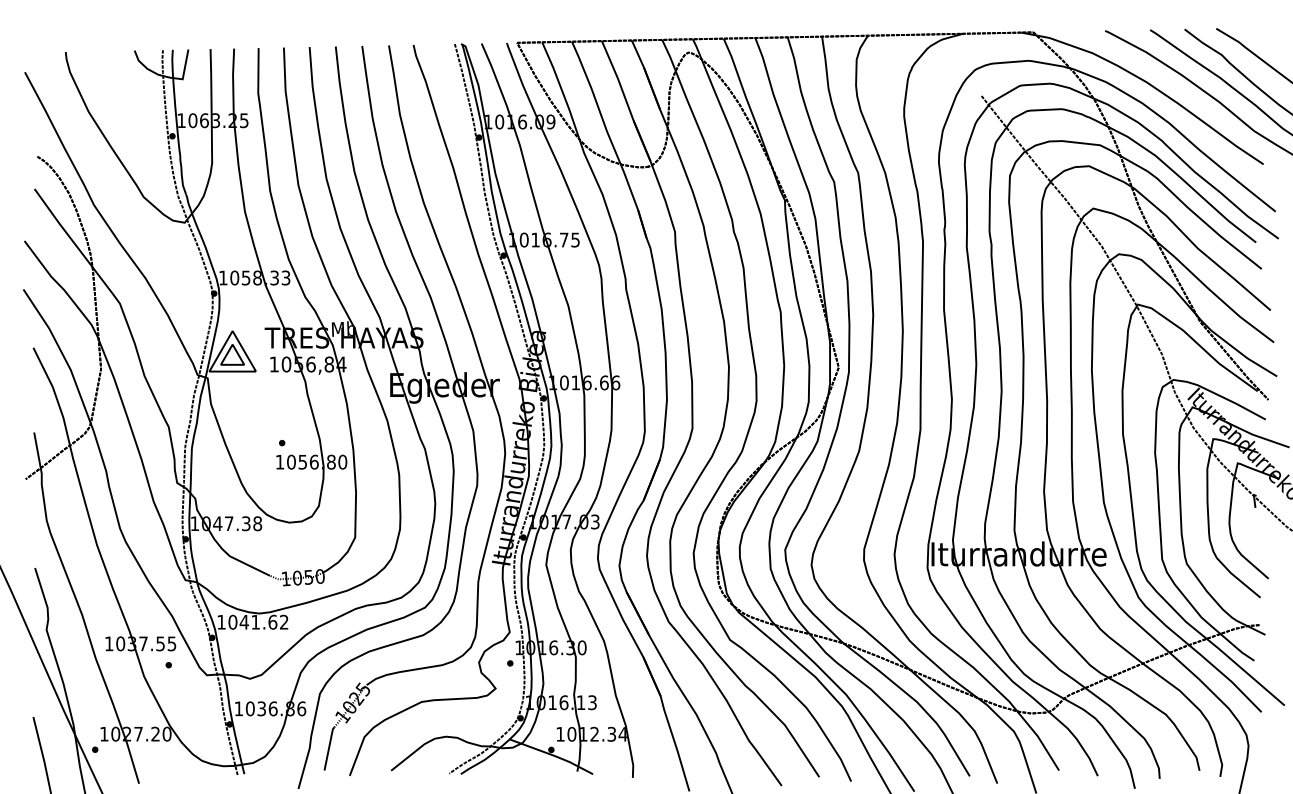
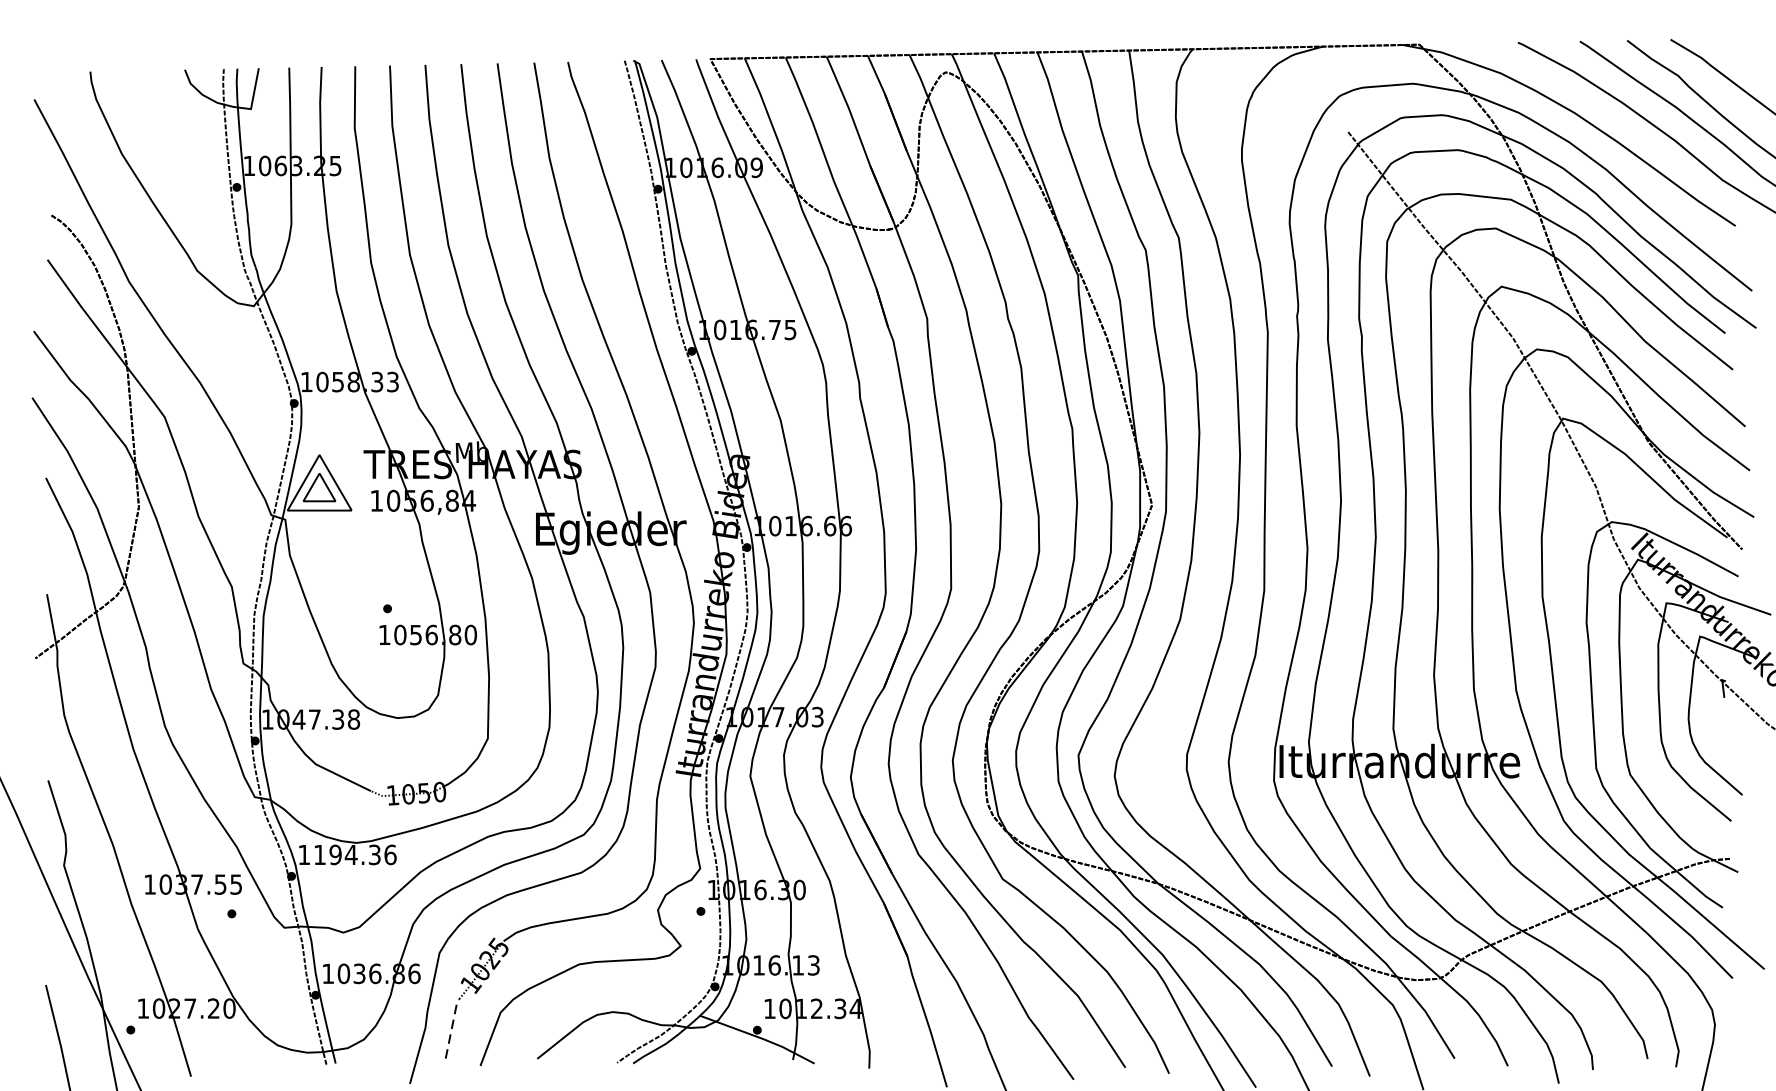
text: (258, 621) -> (355, 853), 1041.62 -> 1194.36
line: (329, 747) -> (452, 1026), solid -> dashed

